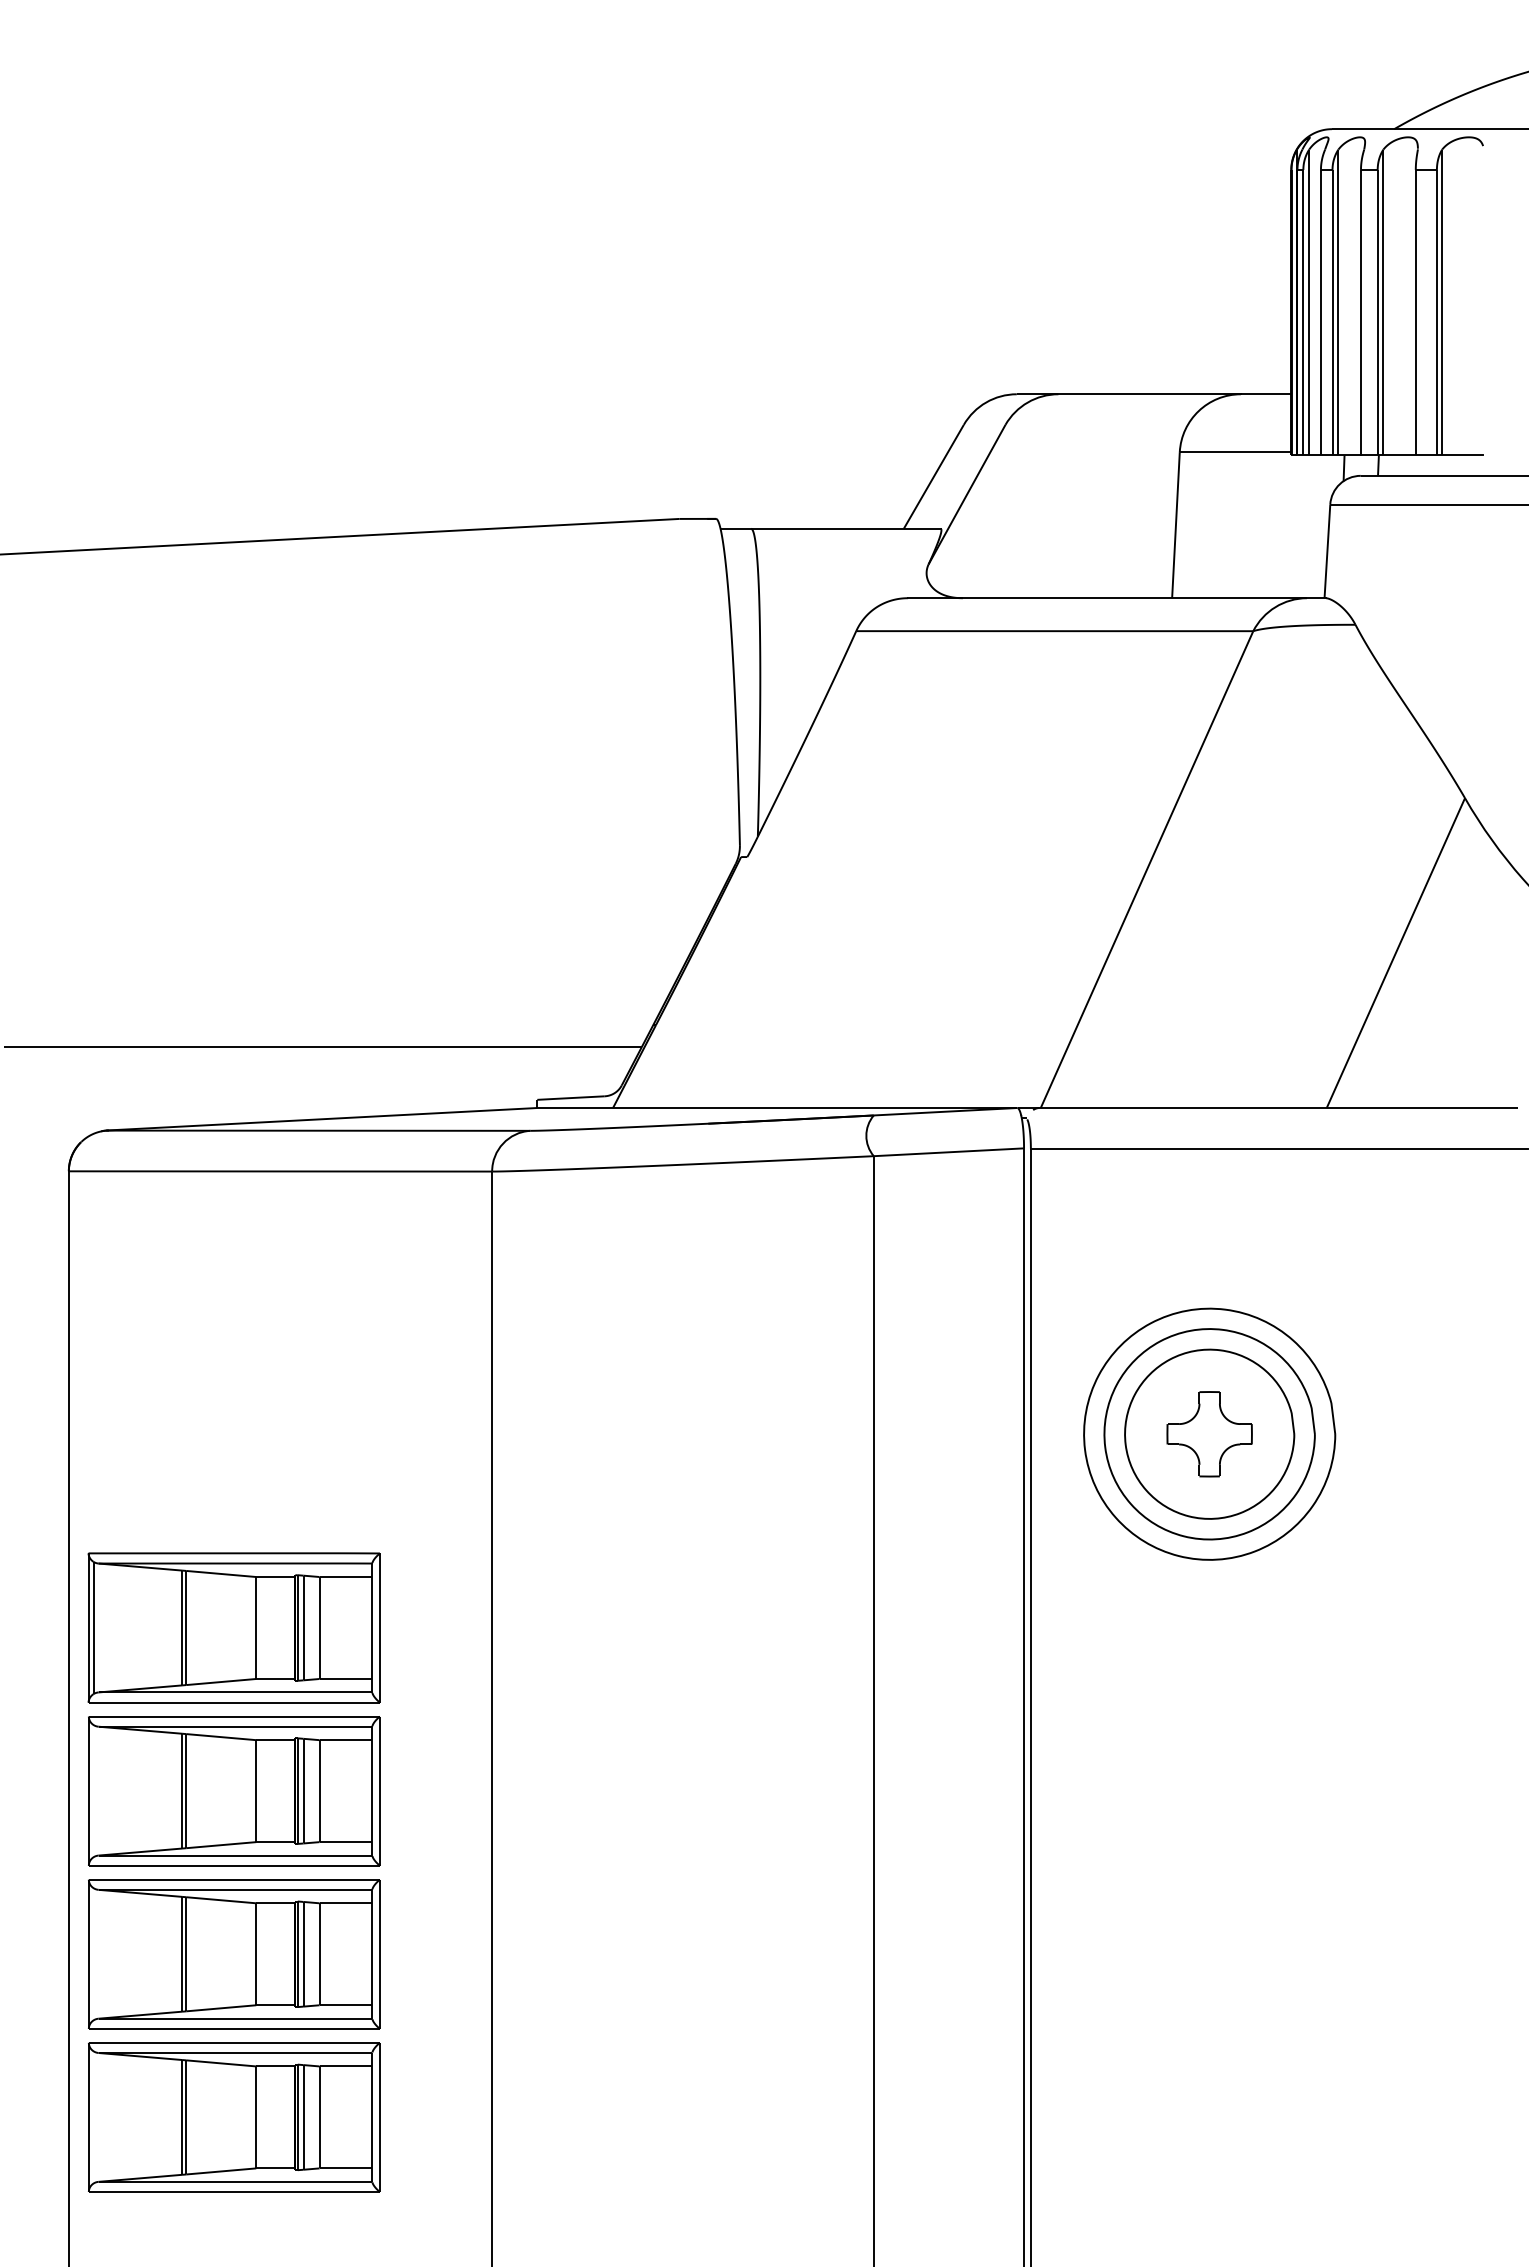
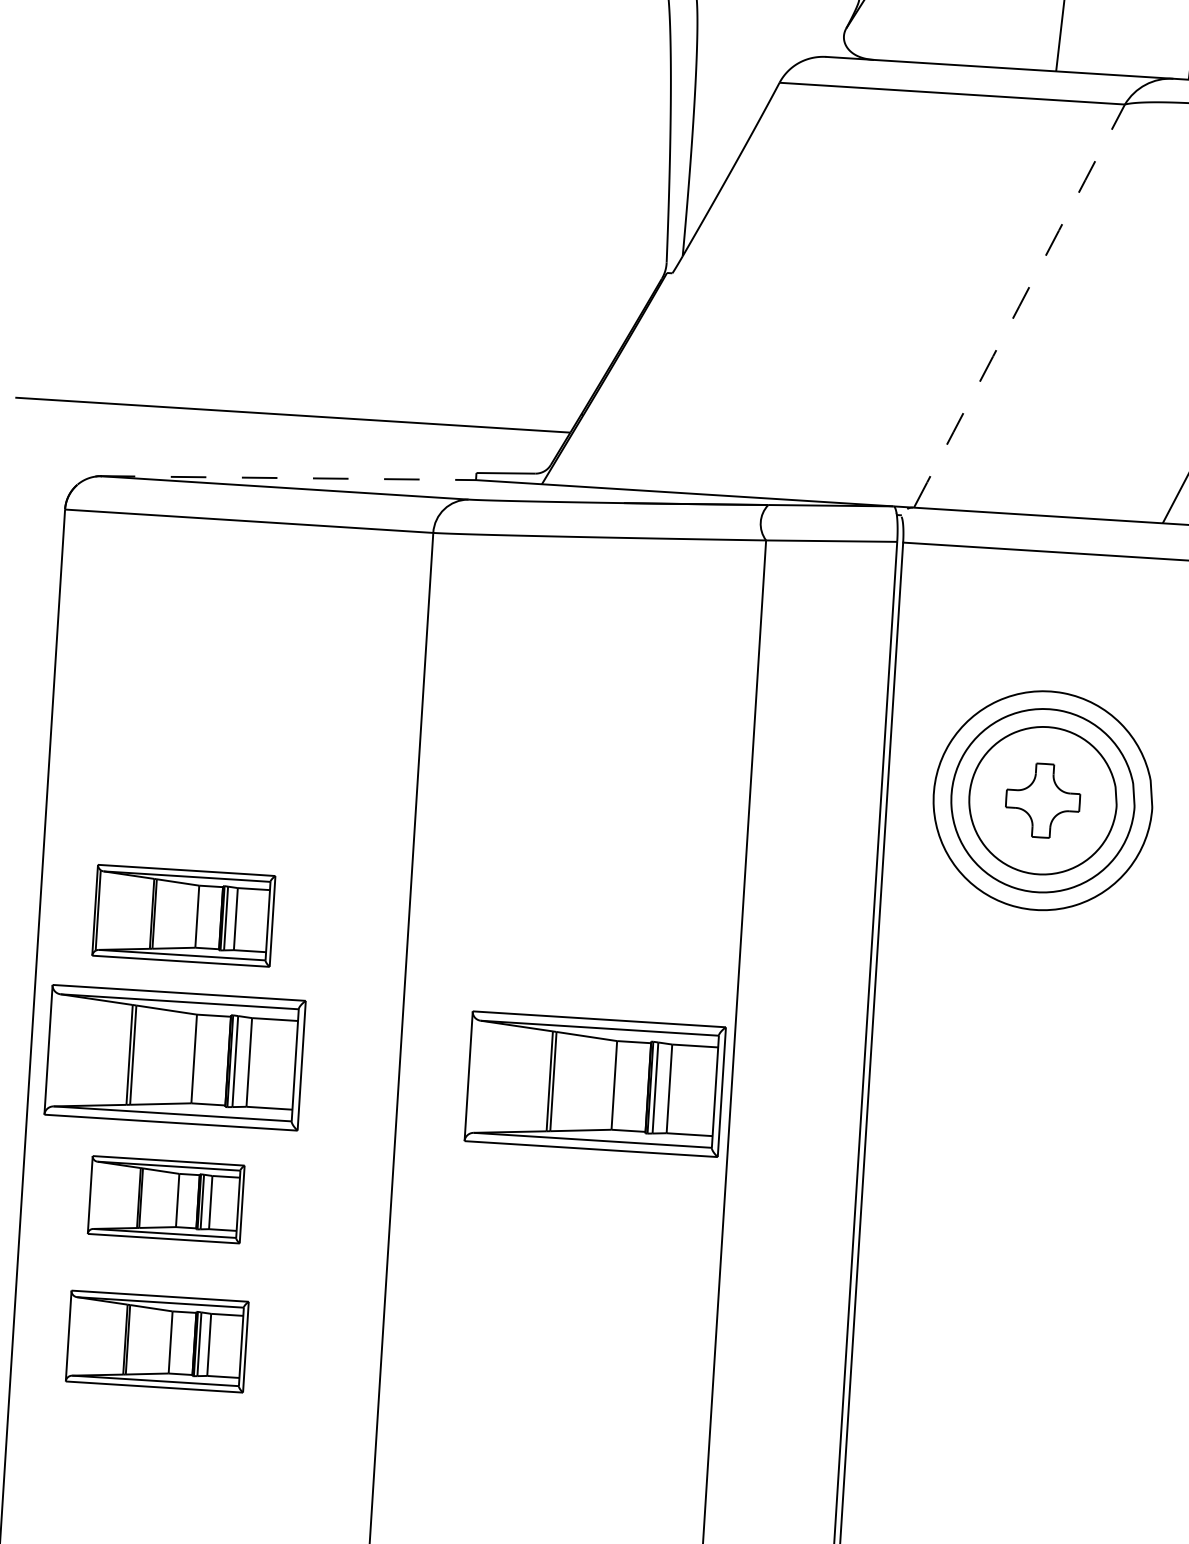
line: (1147, 869) -> (1019, 306), solid -> dashed
line: (321, 1119) -> (287, 478), solid -> dashed
part: (233, 1627) -> (183, 915), size x0.7
part: (717, 1791) -> (595, 1084), added
part: (234, 1954) -> (166, 1199), size x0.6
part: (234, 2117) -> (157, 1341), size x0.7

